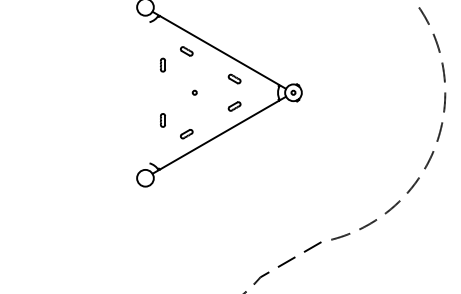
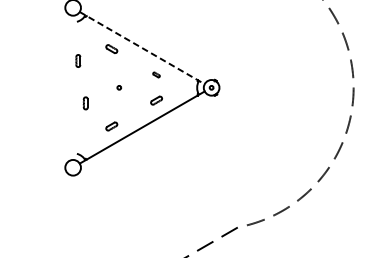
line: (219, 50) -> (142, 48), solid -> dashed
part: (162, 64) -> (77, 60), moved
part: (234, 78) -> (156, 74), size x0.6
part: (162, 120) -> (85, 103), moved

